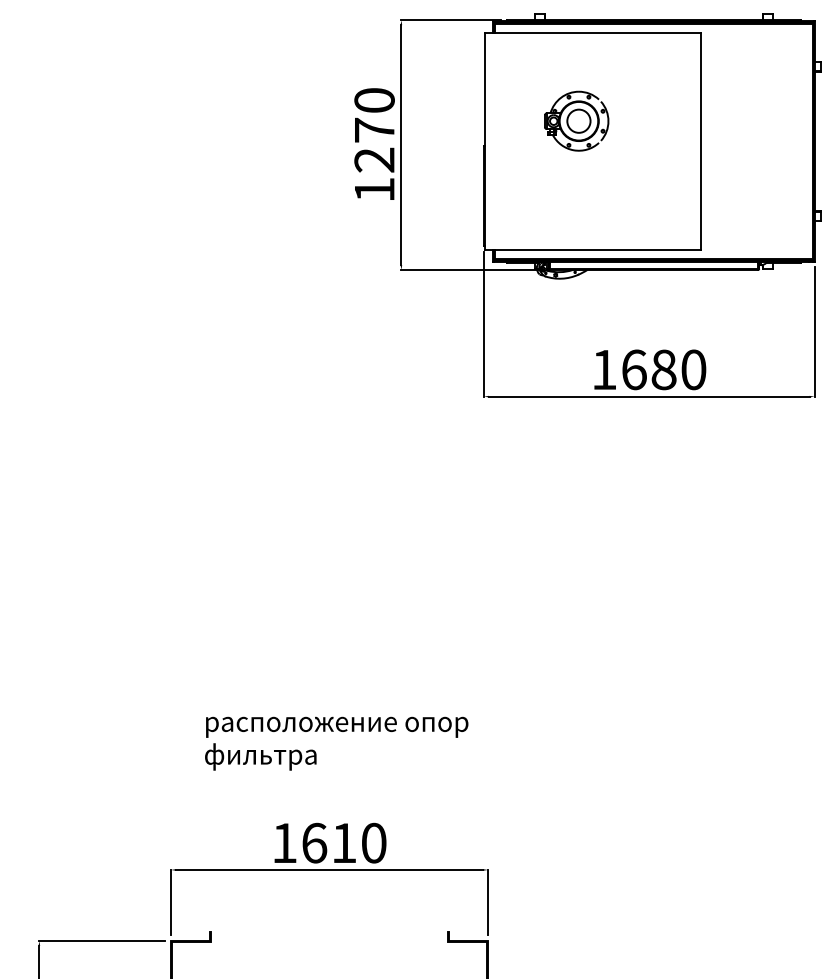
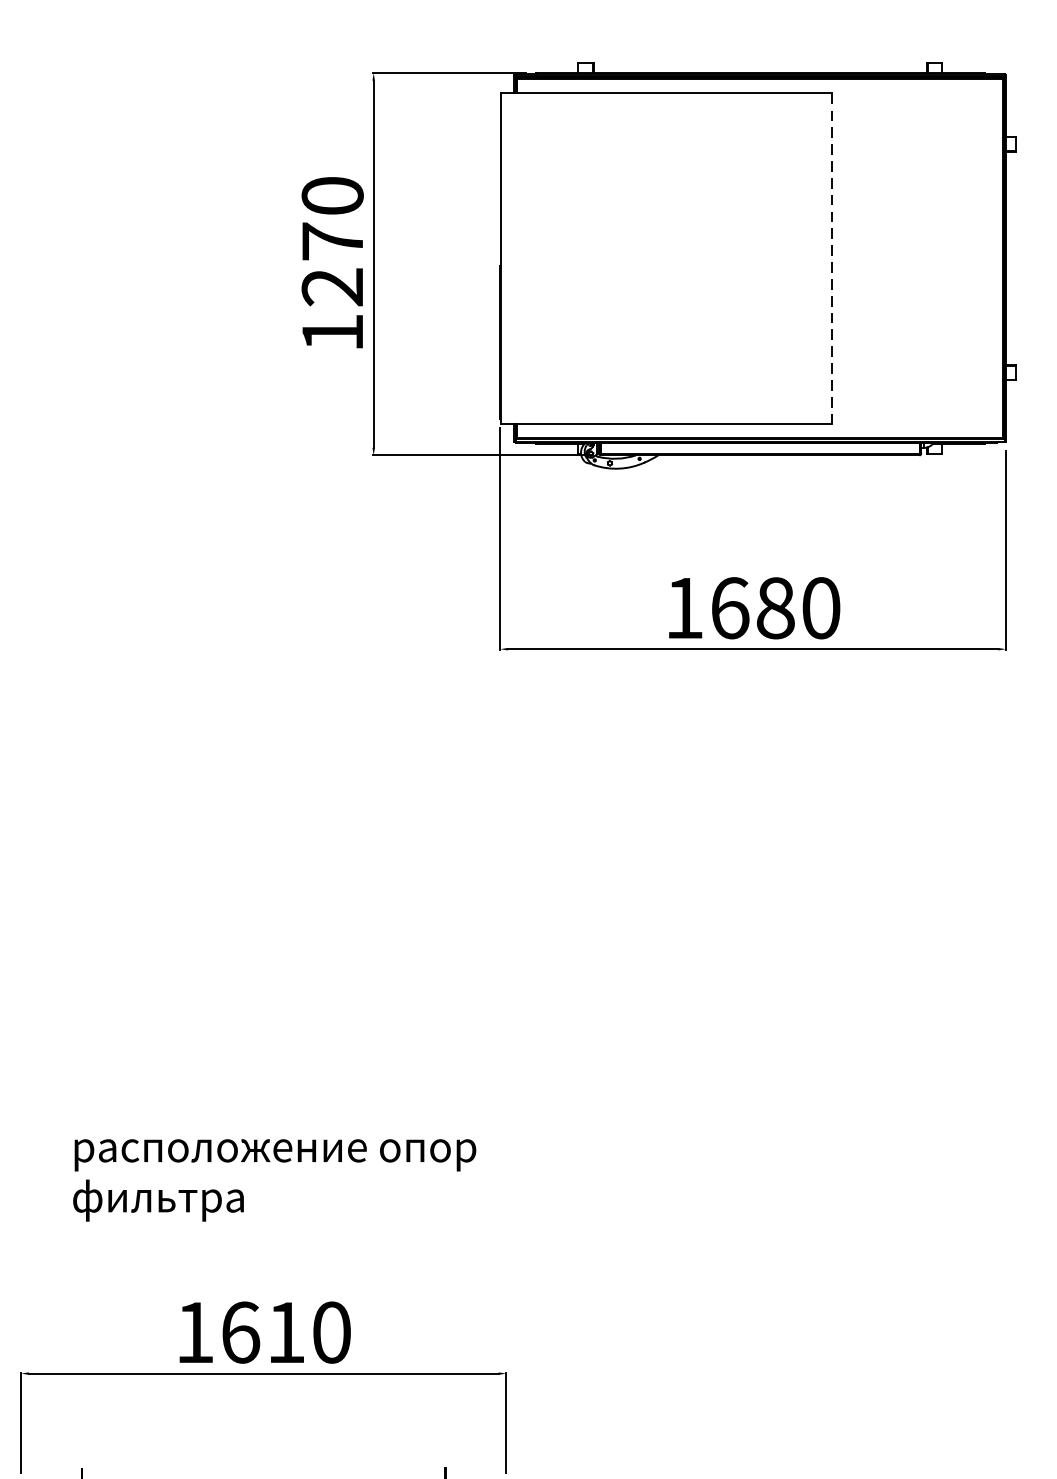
part: (576, 120) -> (641, 226), removed
line: (701, 141) -> (833, 258), solid -> dashed

